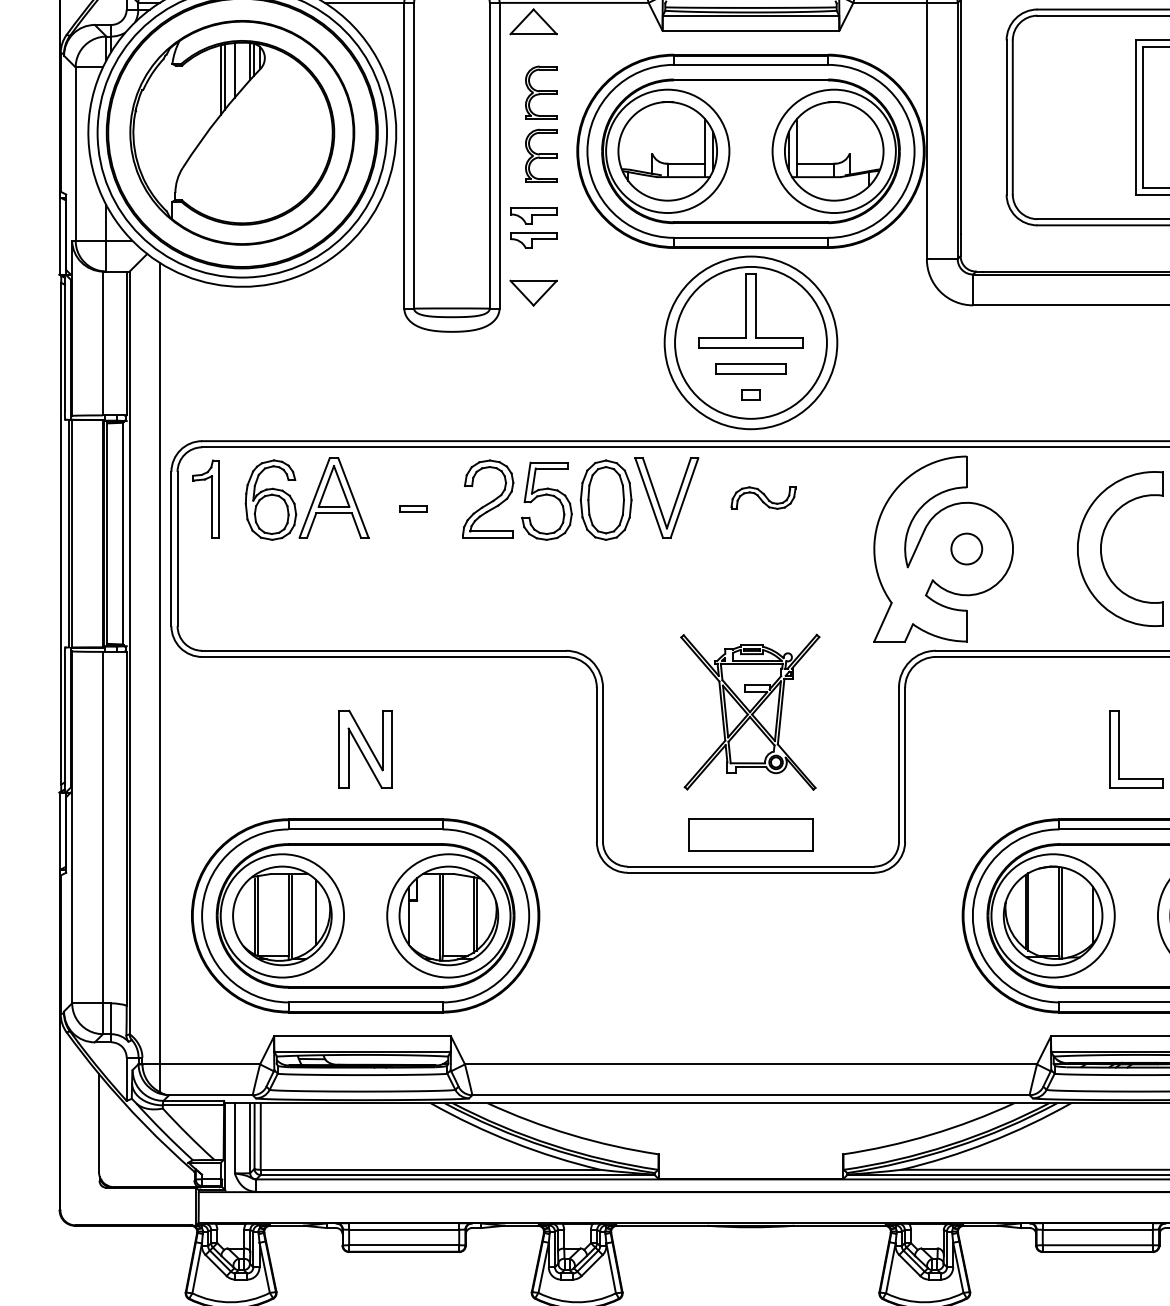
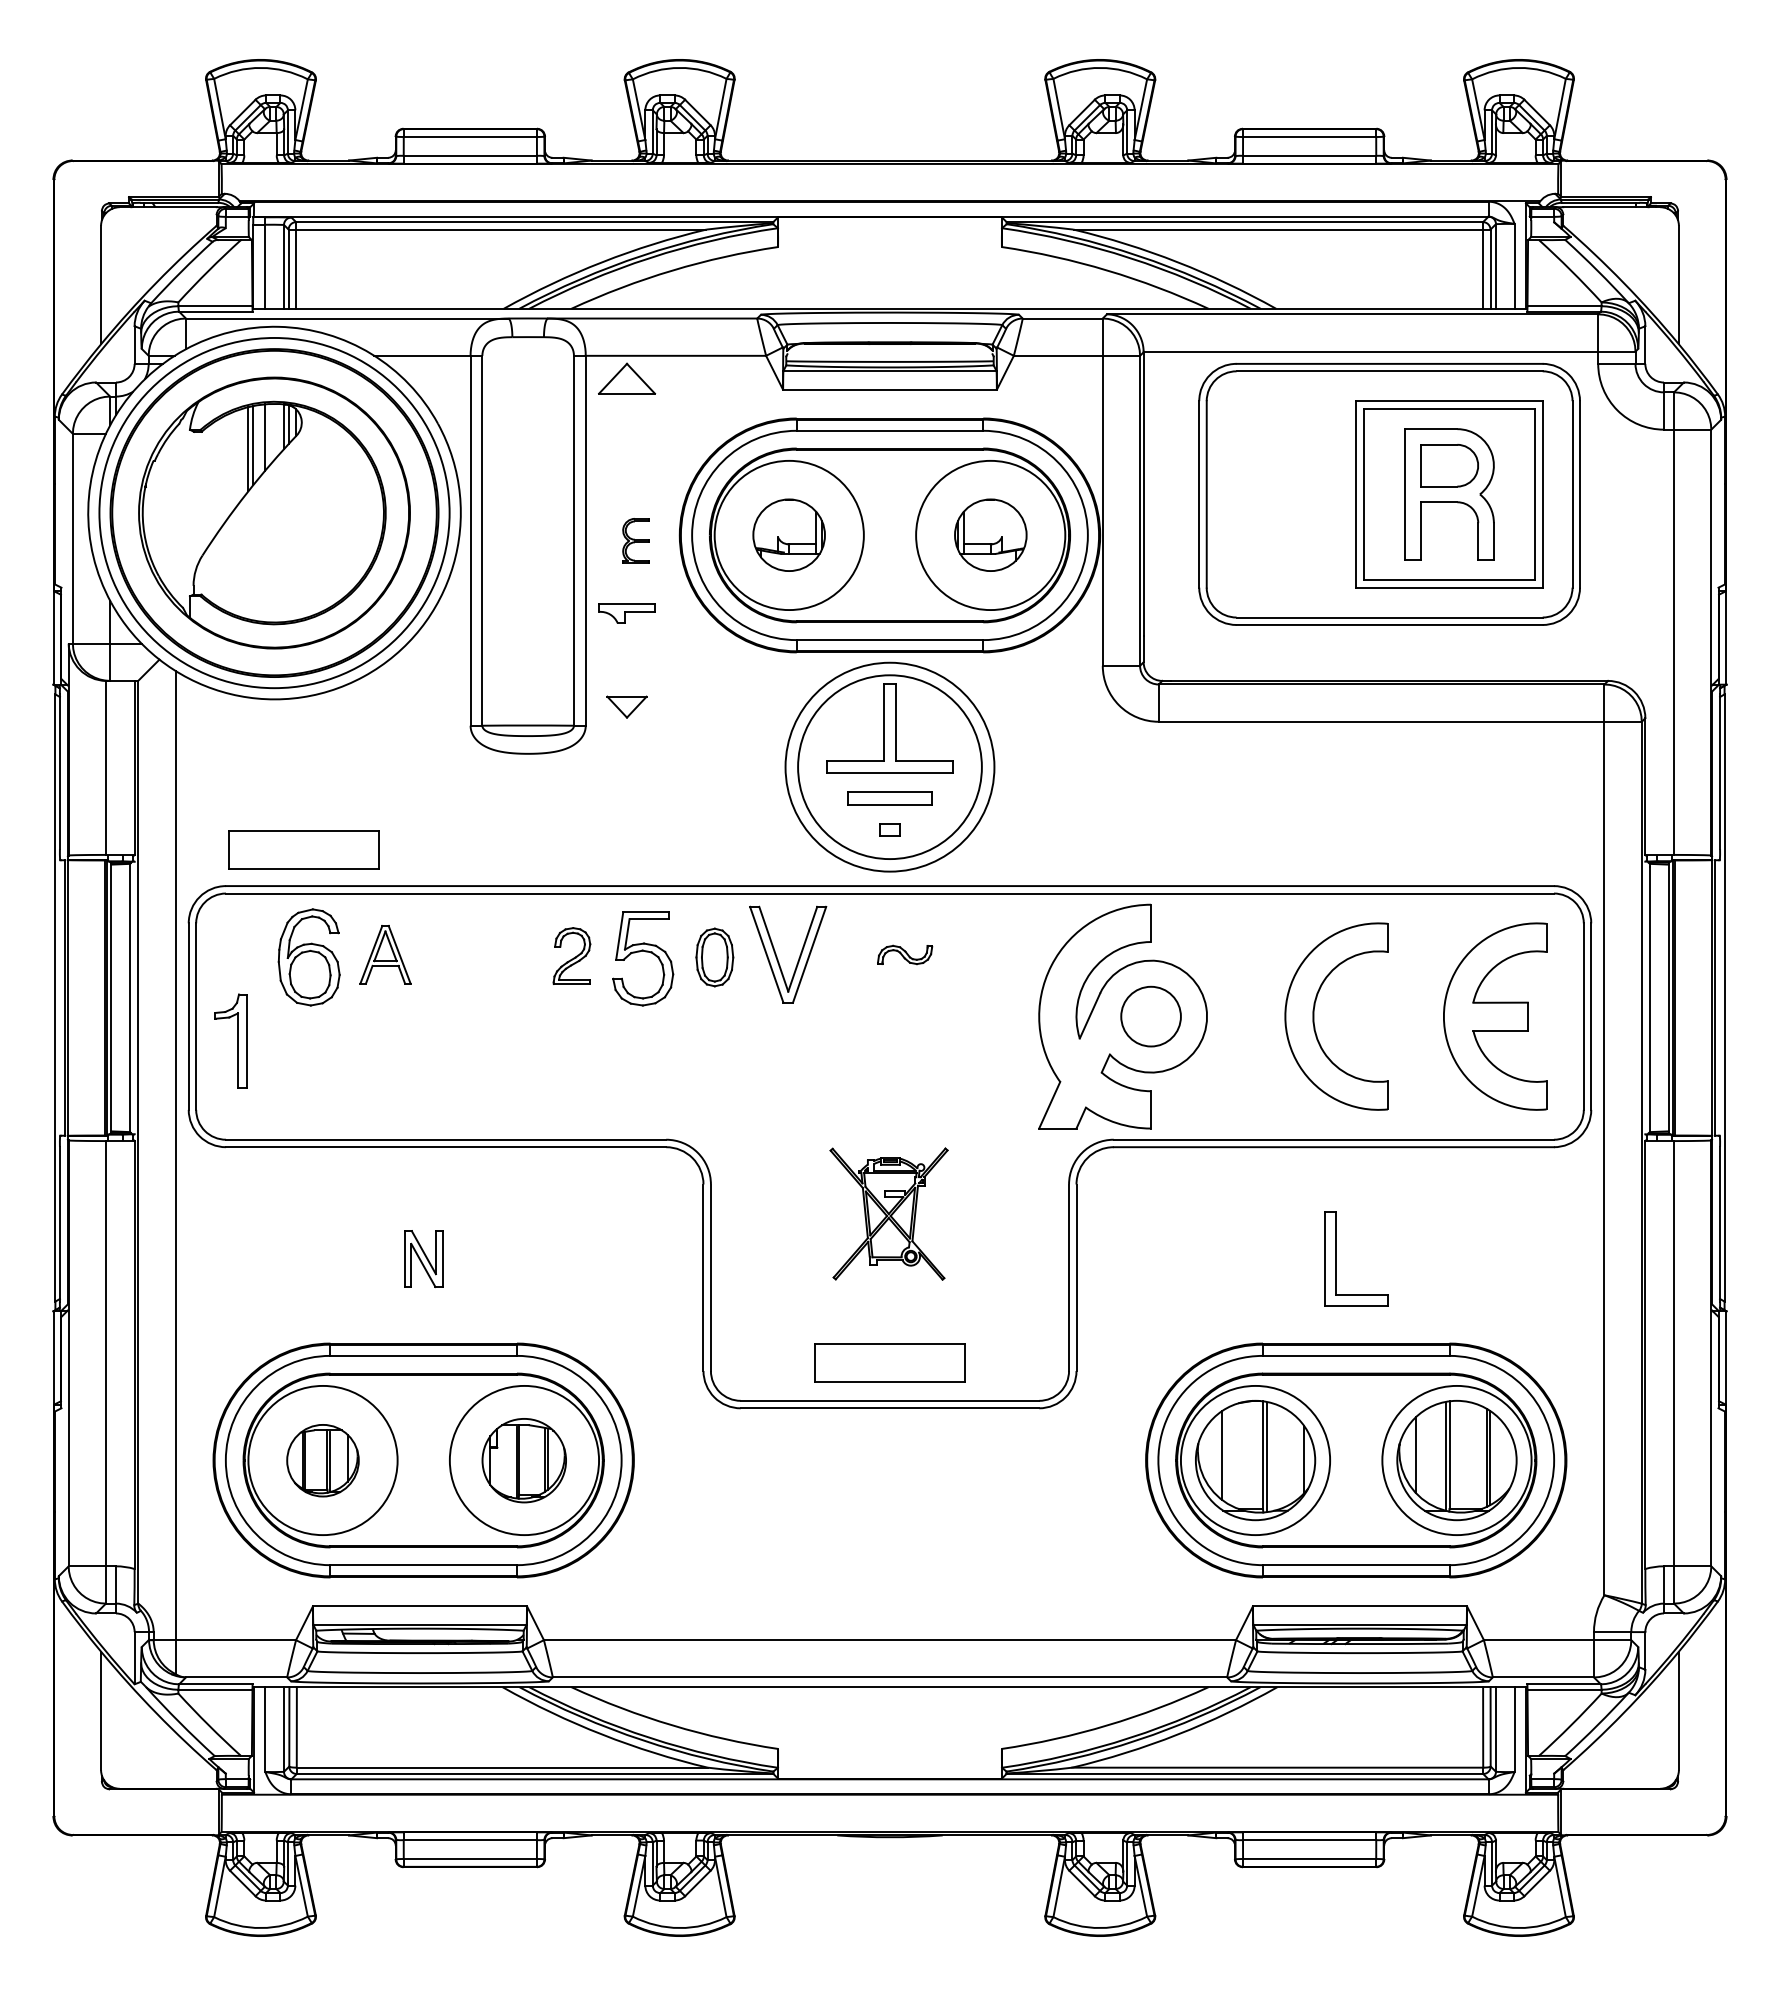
part: (540, 92) -> (635, 464), removed
part: (667, 150) -> (788, 534), size x0.6
part: (834, 150) -> (990, 534), size x0.6
part: (540, 155) -> (635, 540), size x0.7
part: (533, 240) -> (626, 643), removed
part: (533, 293) -> (626, 707), size x0.7
part: (266, 410) -> (303, 849), added
part: (334, 497) -> (385, 954), size x0.6
part: (762, 497) -> (904, 954), size x0.7
part: (211, 498) -> (237, 1040), moved
part: (487, 498) -> (571, 955), size x0.6
part: (605, 500) -> (714, 957), size x0.6
part: (413, 508) -> (481, 967), removed
circle: (966, 548) -> (1150, 1016), size x1.6
part: (749, 711) -> (888, 1213), size x0.7
part: (365, 748) -> (423, 1258), size x0.6
line: (1028, 911) -> (1225, 1455), removed
part: (281, 915) -> (322, 1460), size x0.6
part: (448, 915) -> (523, 1460), size x0.7

